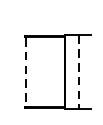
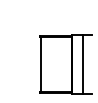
line: (25, 73) -> (40, 65), dashed -> solid
line: (79, 73) -> (83, 65), dashed -> solid

